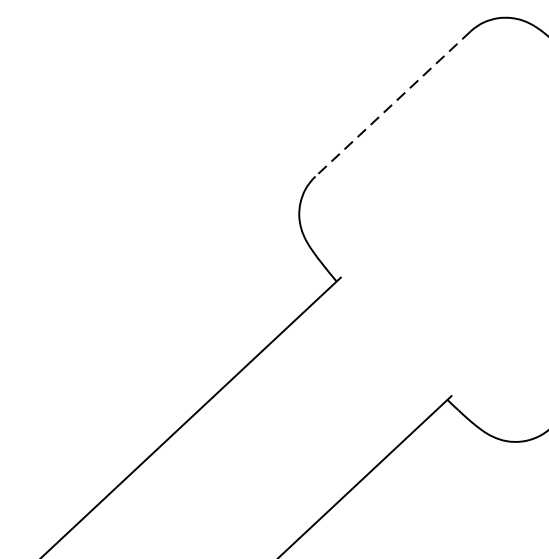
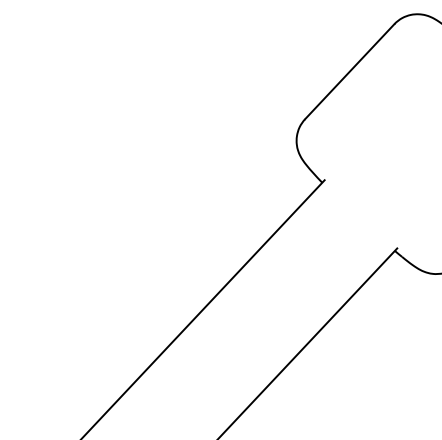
line: (392, 105) -> (349, 72), dashed -> solid

